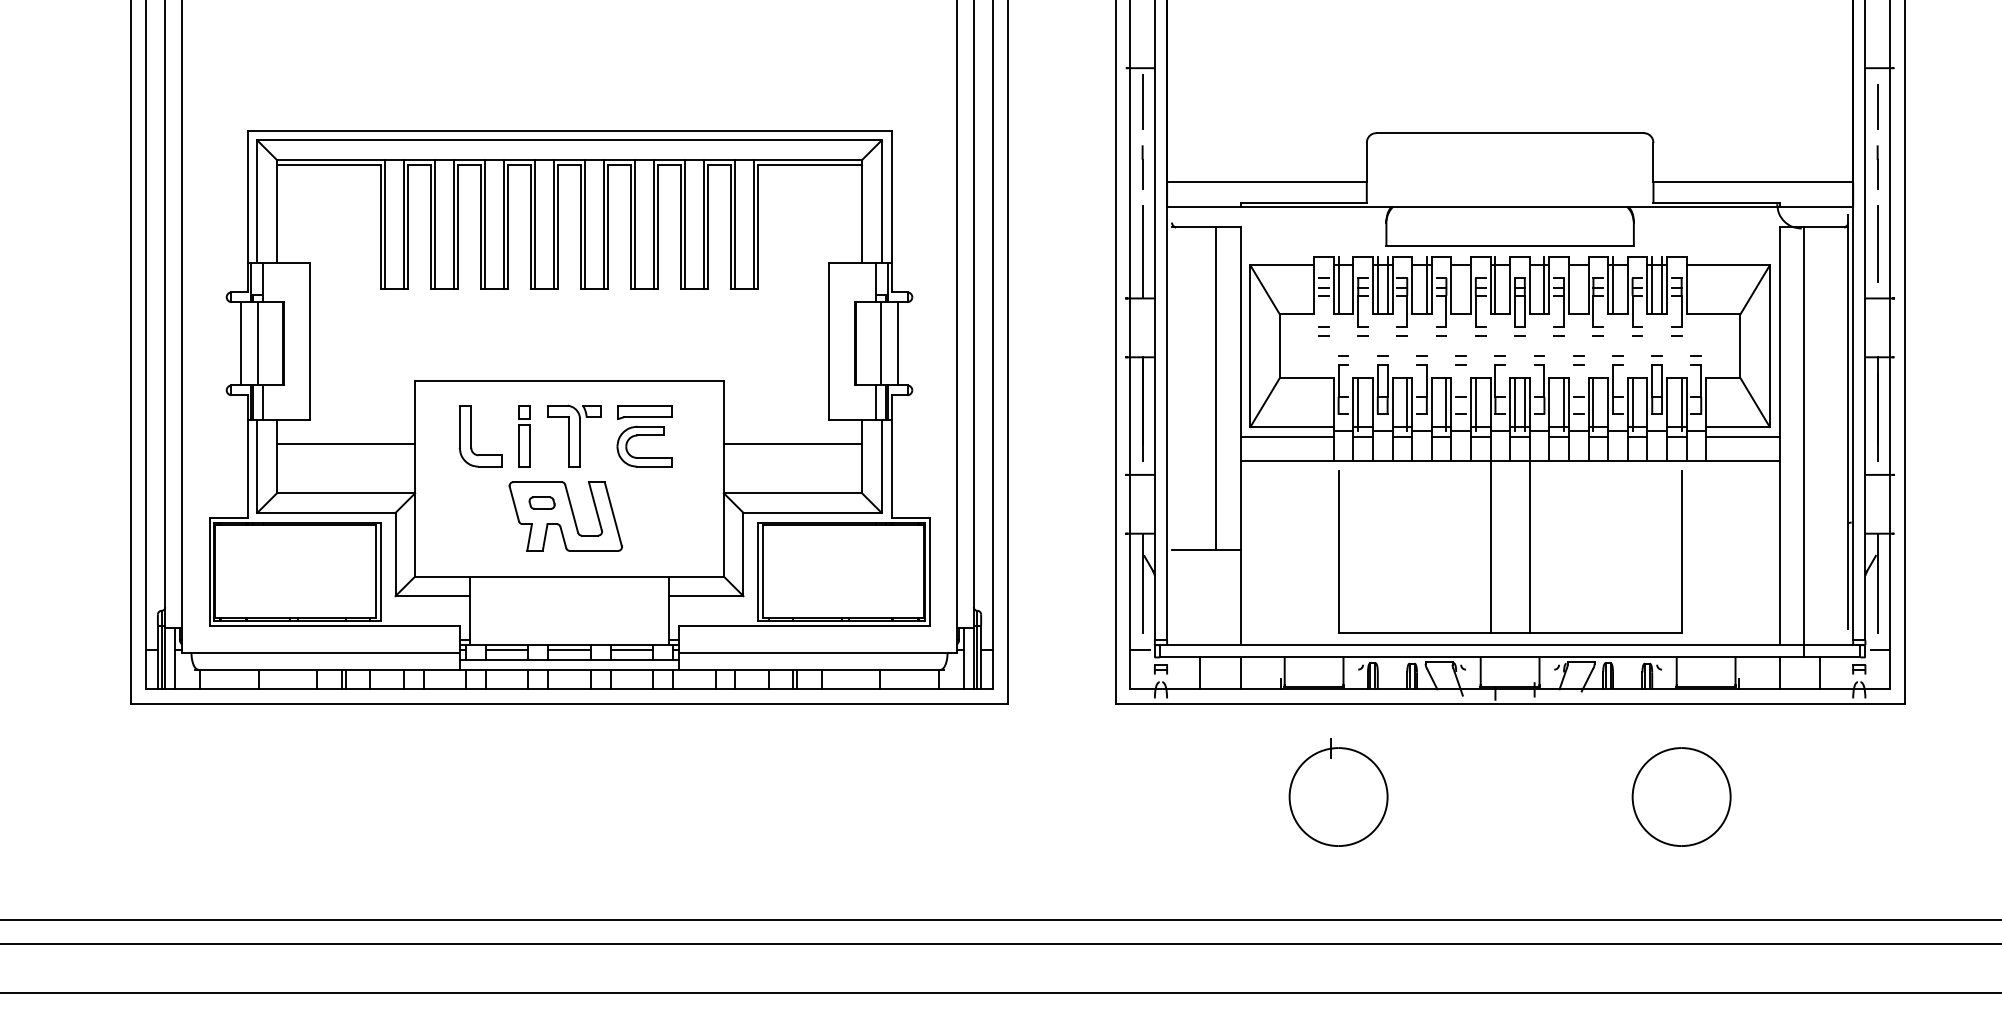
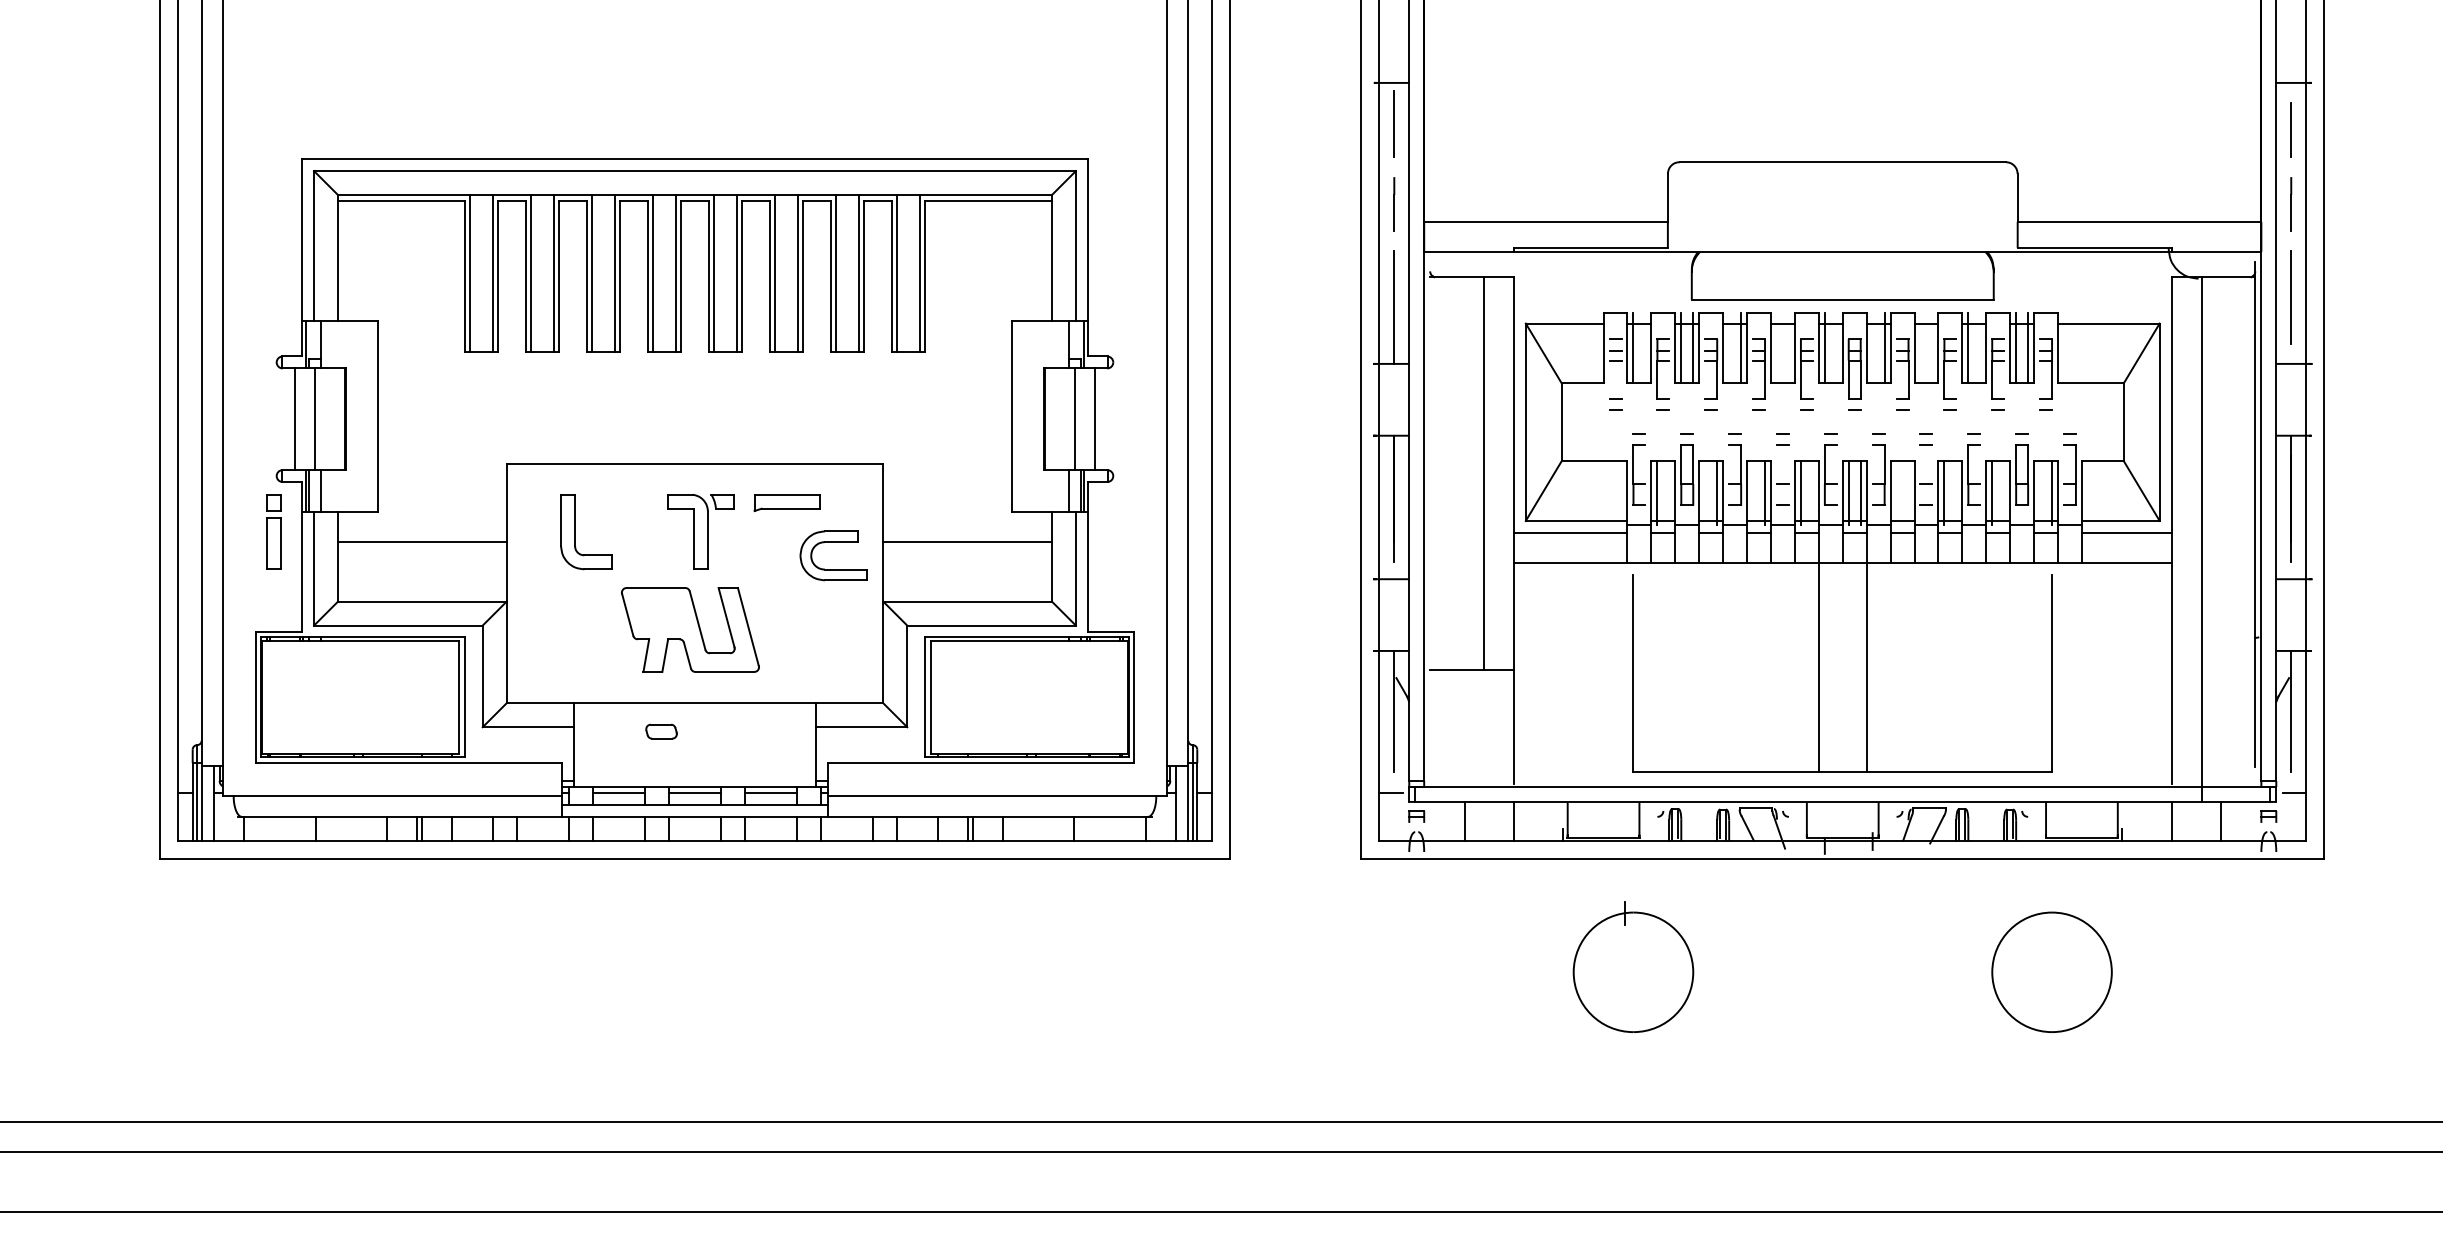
line: (1563, 404) -> (1908, 493), removed
part: (524, 435) -> (273, 531), moved
part: (644, 435) -> (833, 542), moved
part: (542, 502) -> (661, 731), moved

